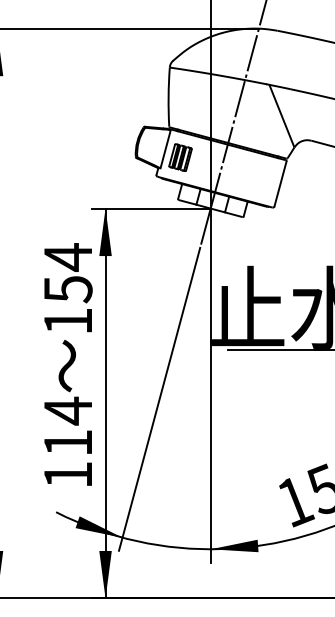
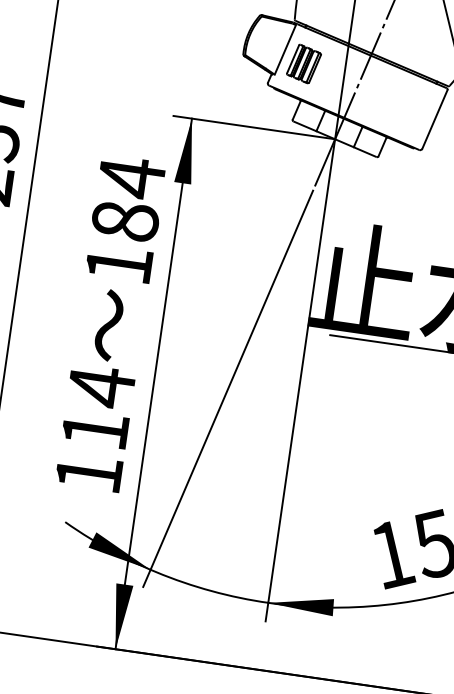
text: (67, 289) -> (124, 221), 154 -> 184

